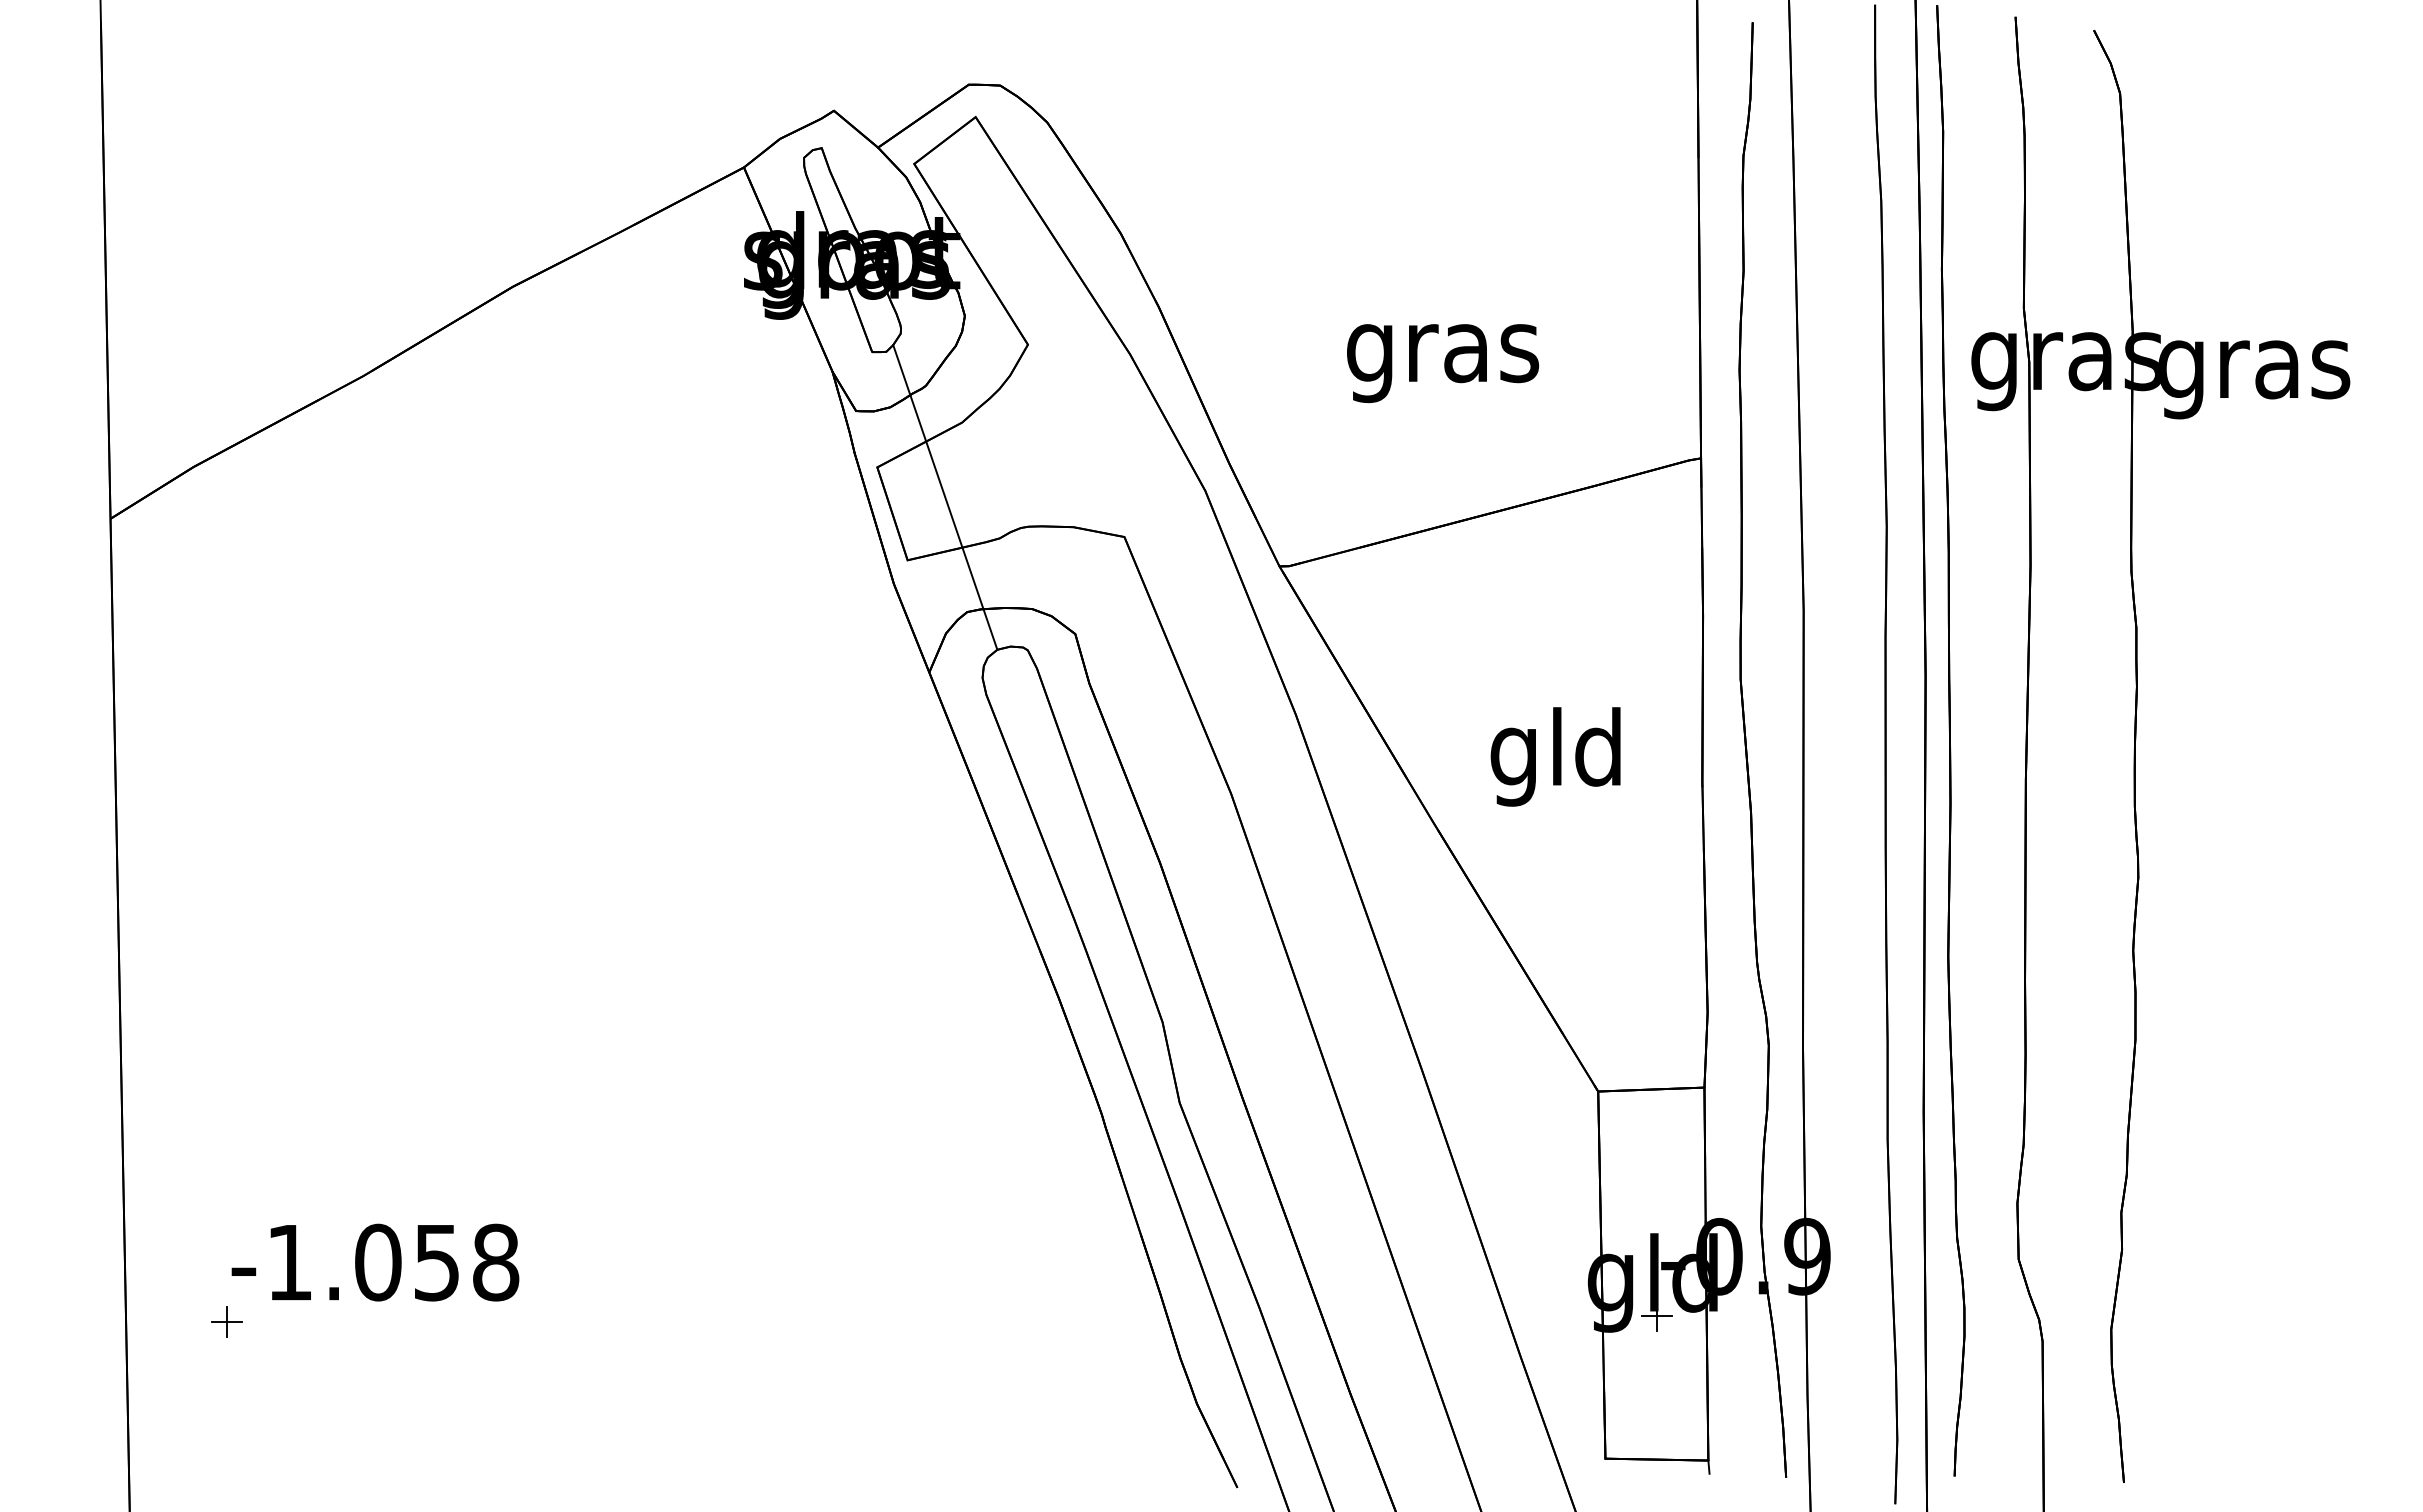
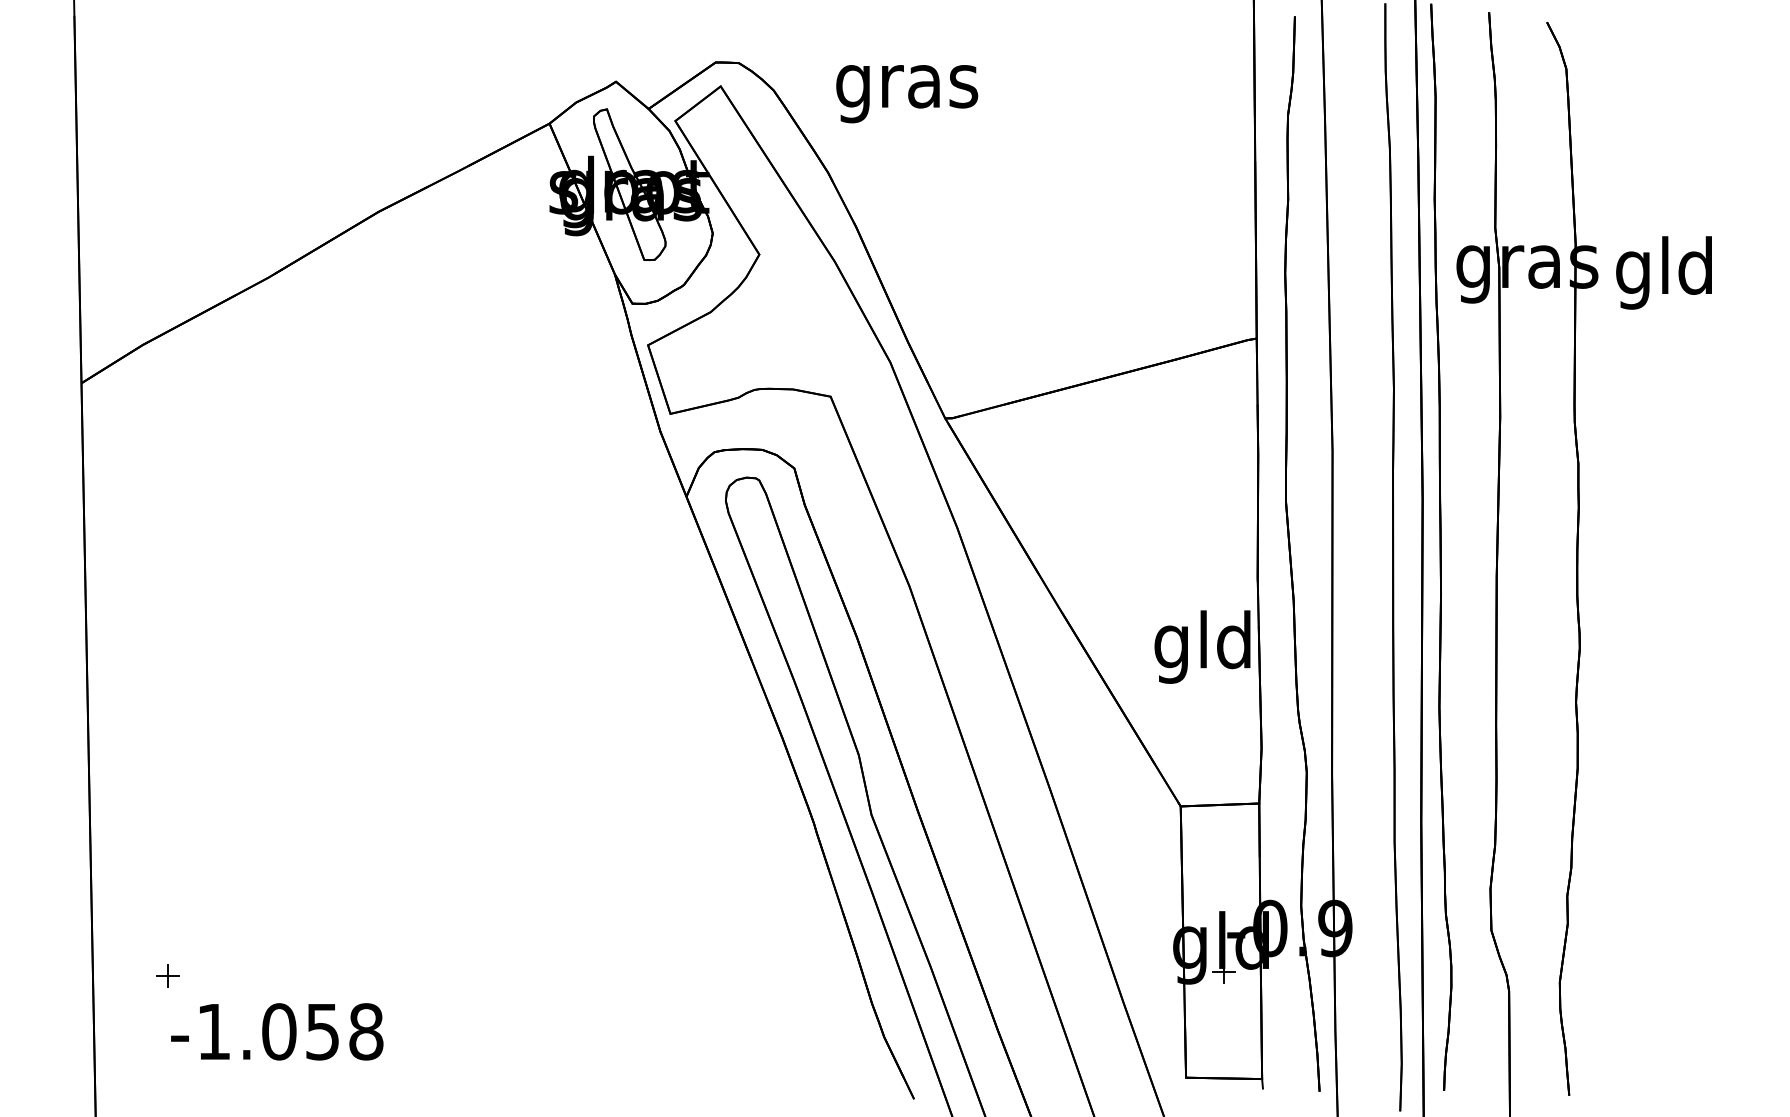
text: (1443, 363) -> (907, 94), moved
text: (2254, 369) -> (1665, 272), gras -> gld
line: (945, 497) -> (698, 367), removed
text: (1555, 756) -> (1202, 646), moved
text: (375, 1262) -> (277, 1031), moved

